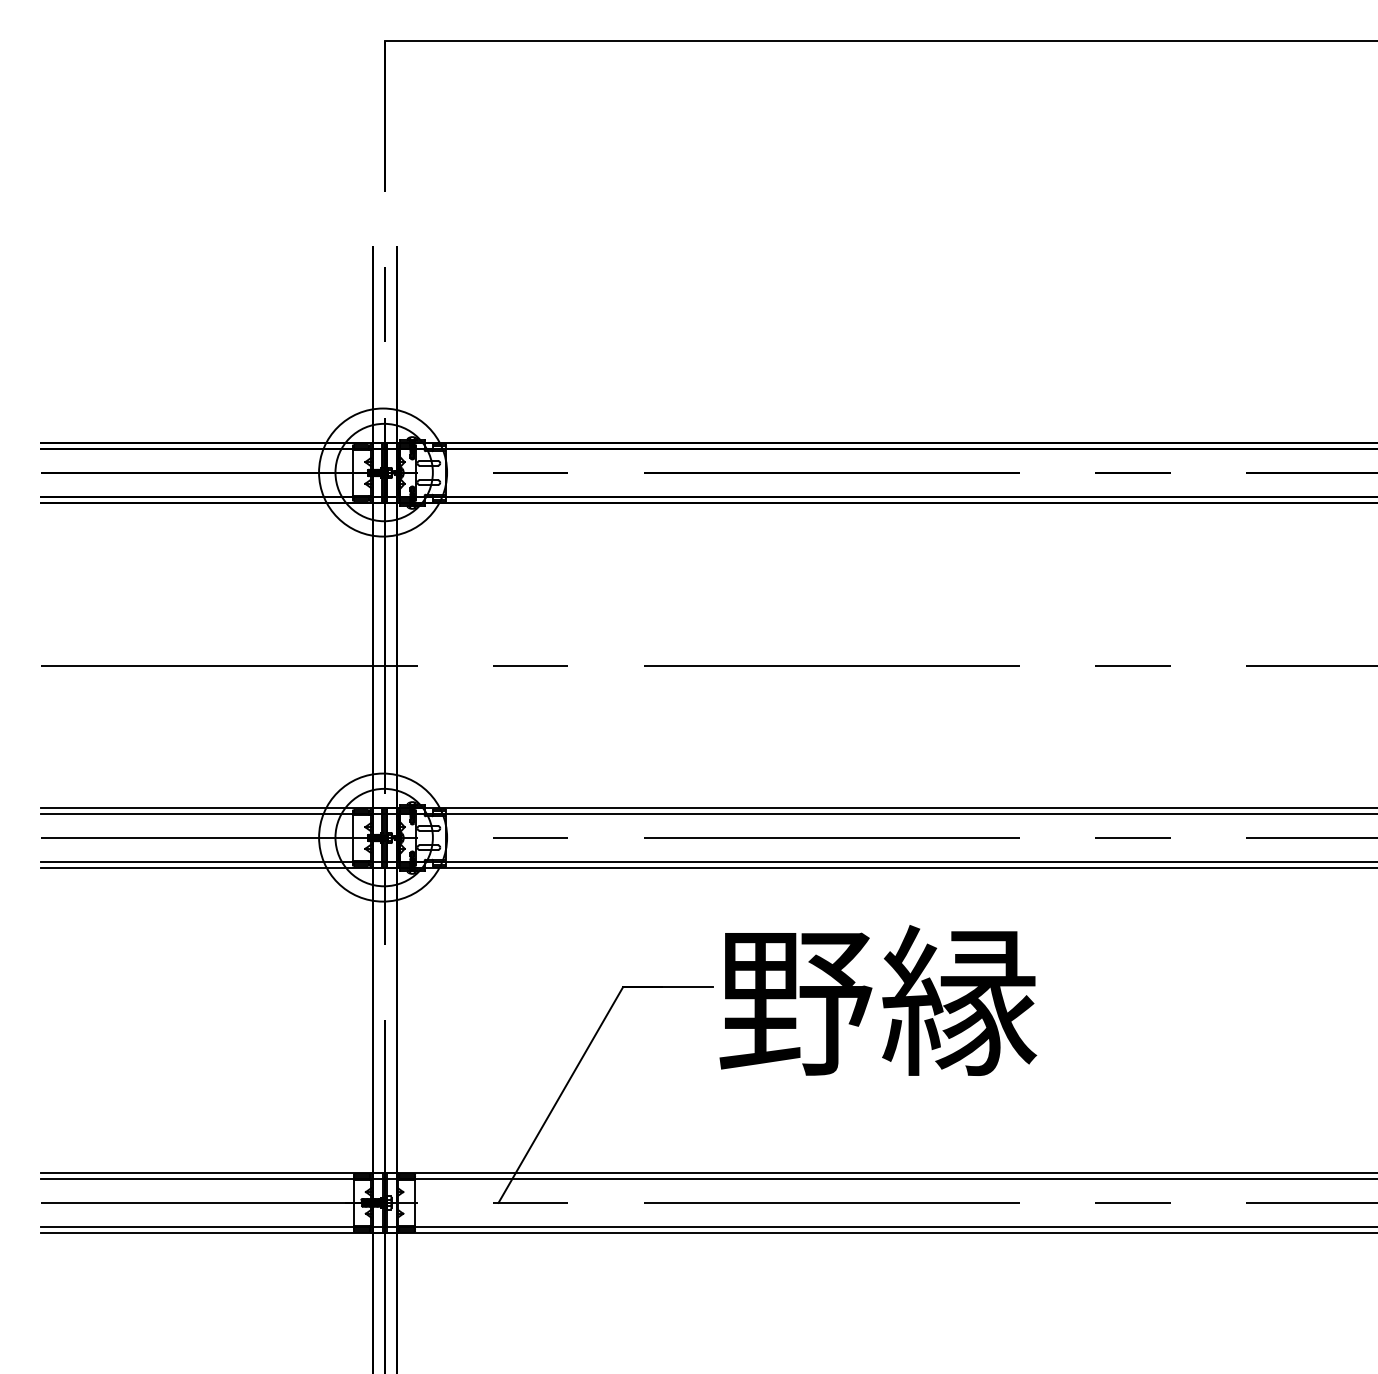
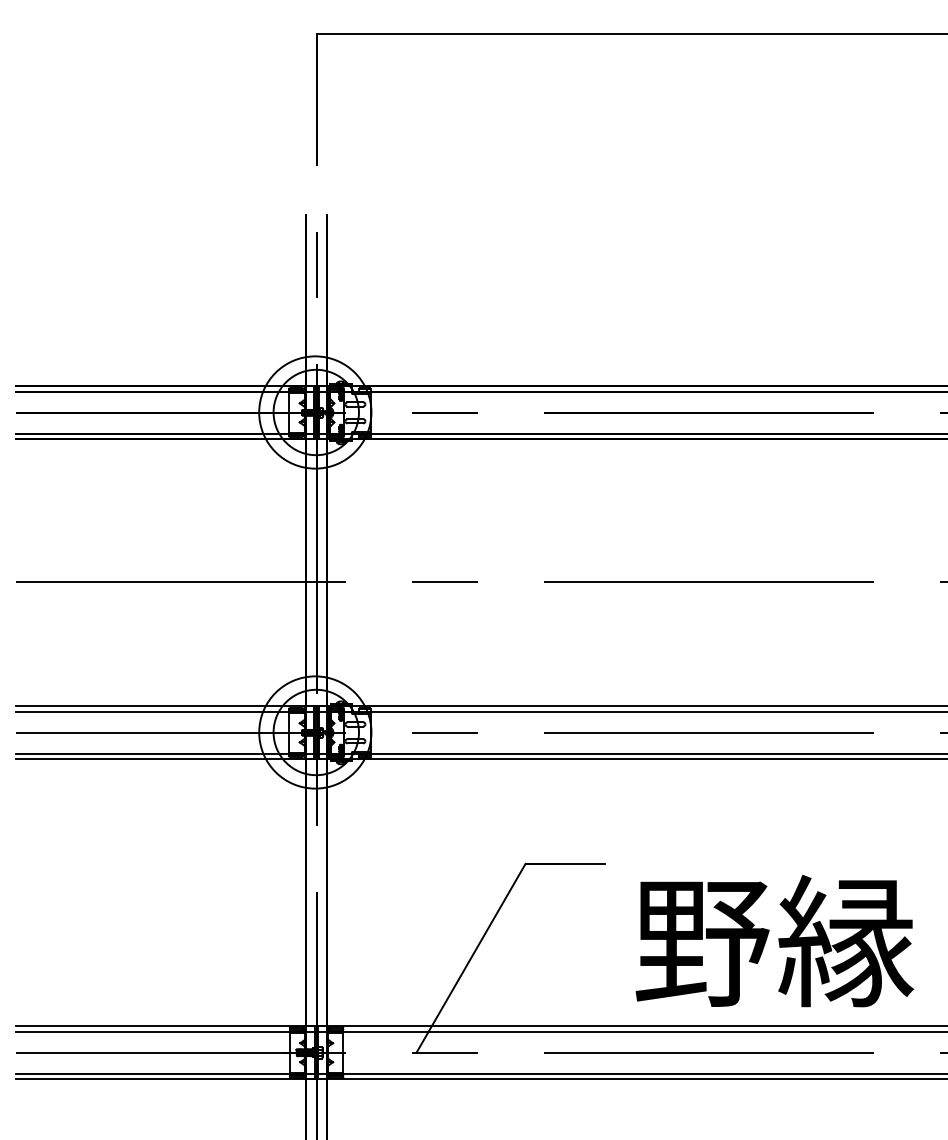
text: (878, 1000) -> (775, 941), moved

